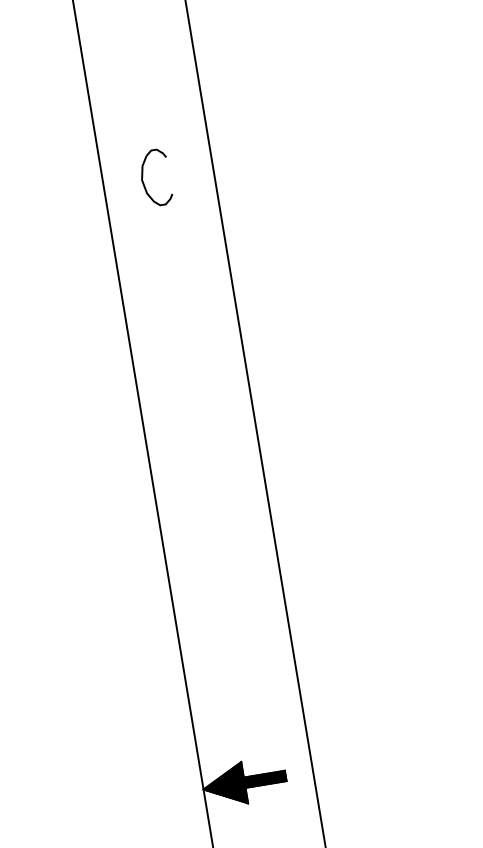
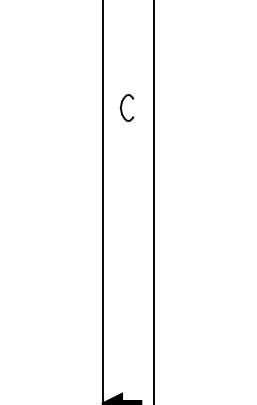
part: (156, 176) -> (127, 107), moved

